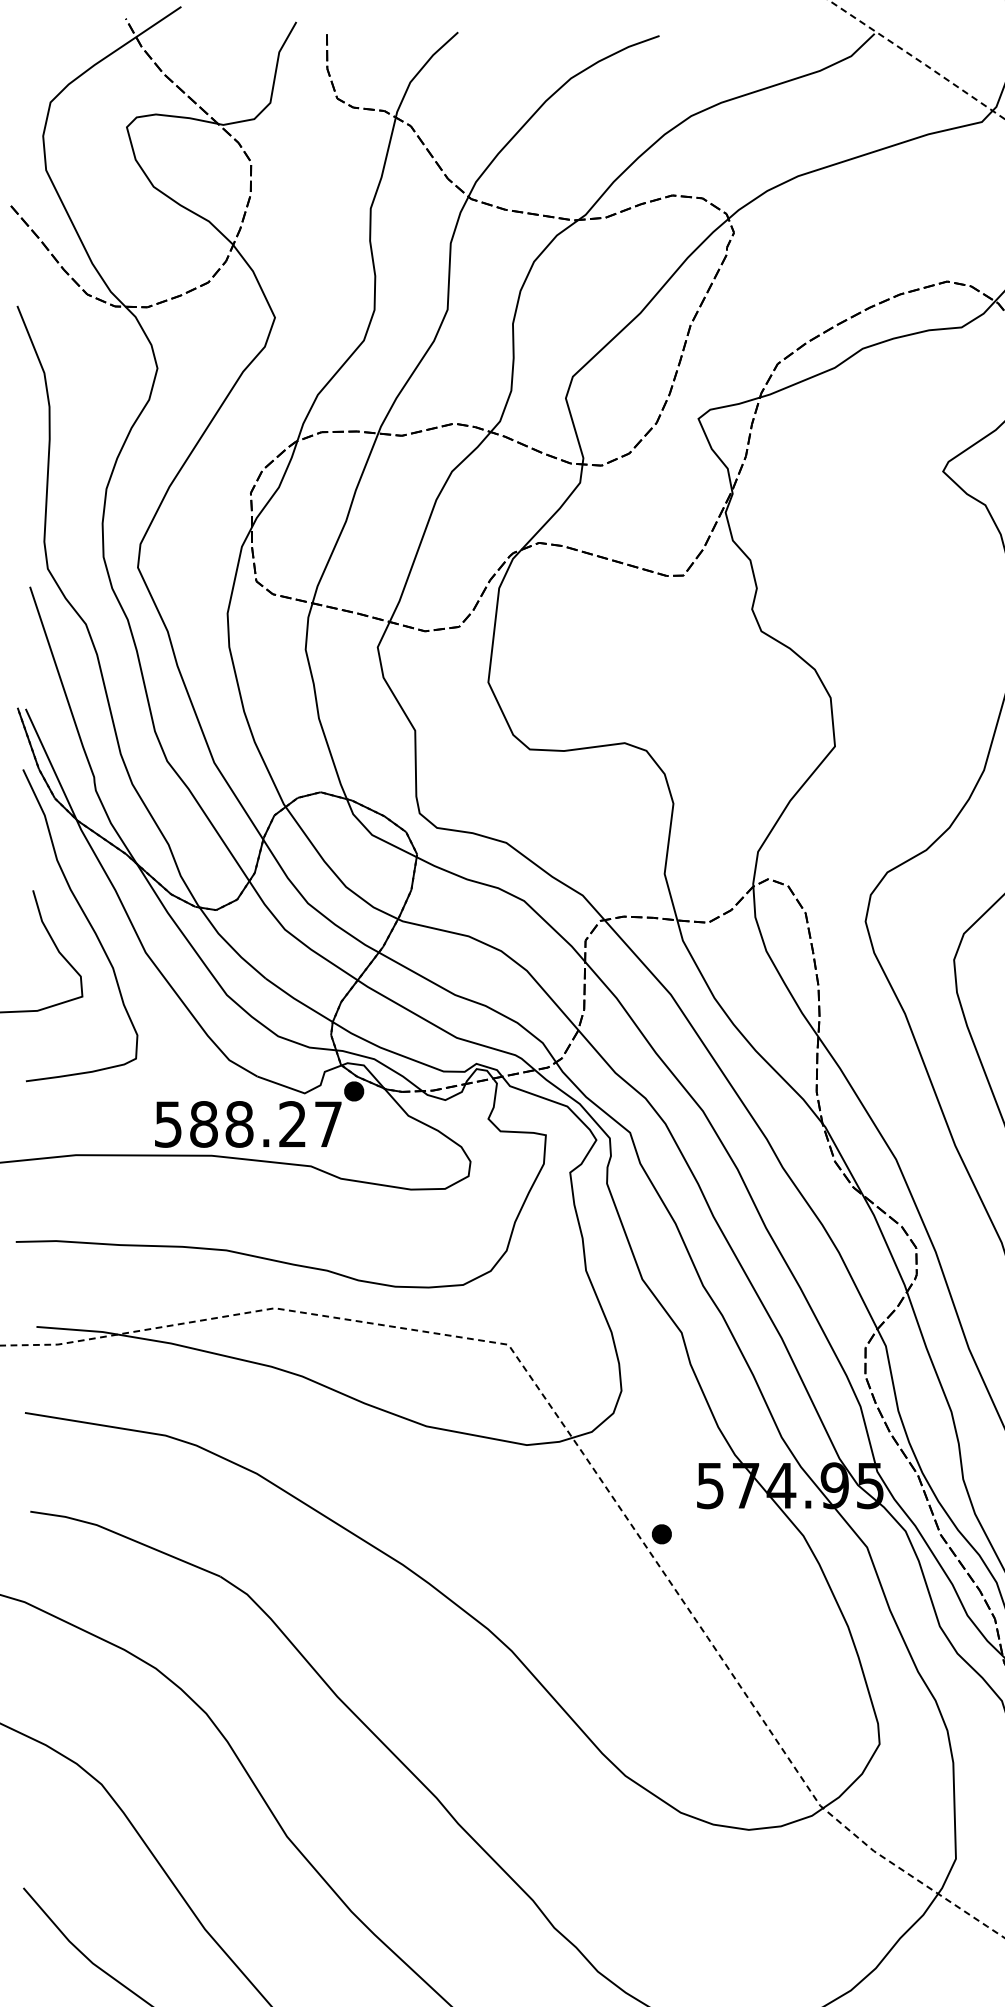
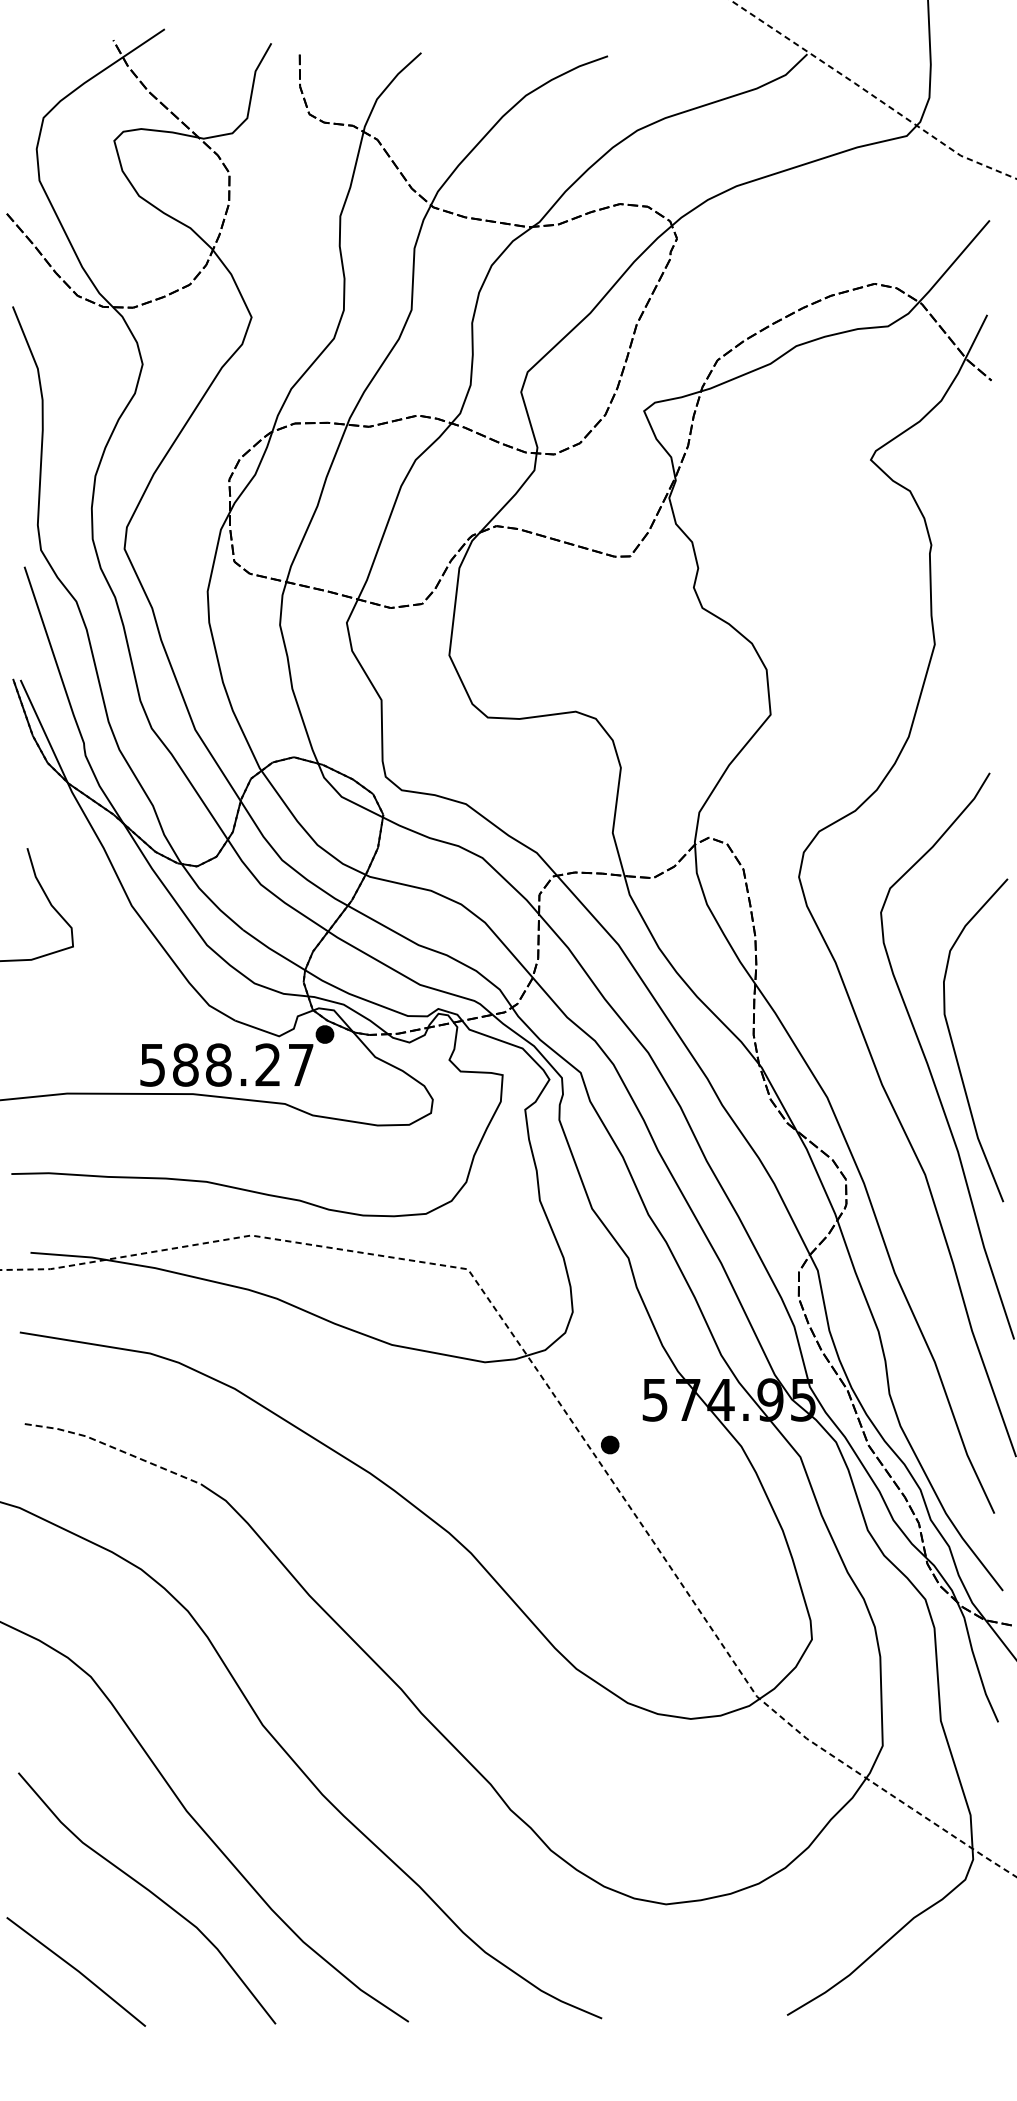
curve: (87, 920) -> (77, 876), removed
line: (126, 1537) -> (113, 1447), solid -> dashed

